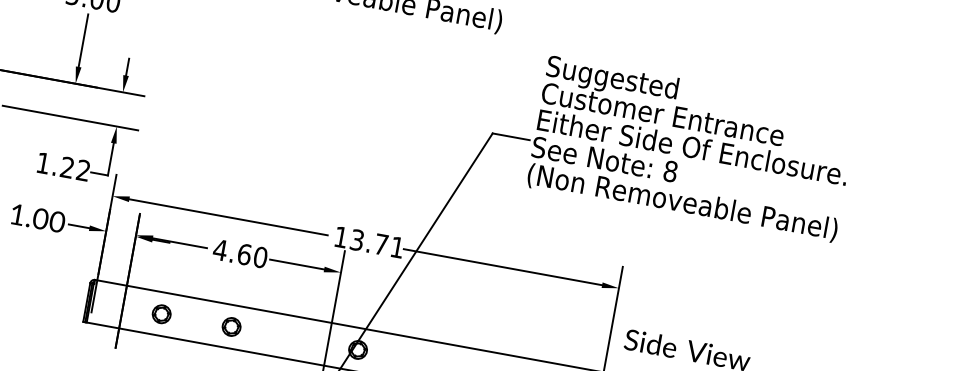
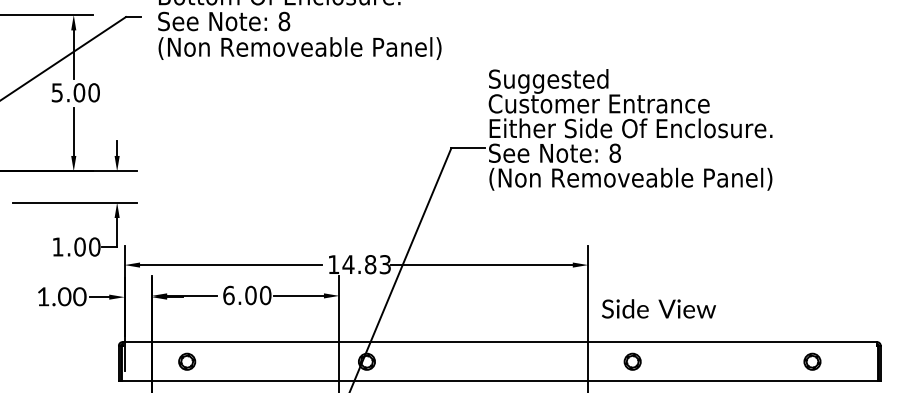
text: (75, 168) -> (87, 246), 1.22 -> 1.00
text: (376, 243) -> (366, 264), 13.71 -> 14.83
text: (232, 252) -> (239, 295), 4.60 -> 6.00
part: (232, 326) -> (251, 361), removed

